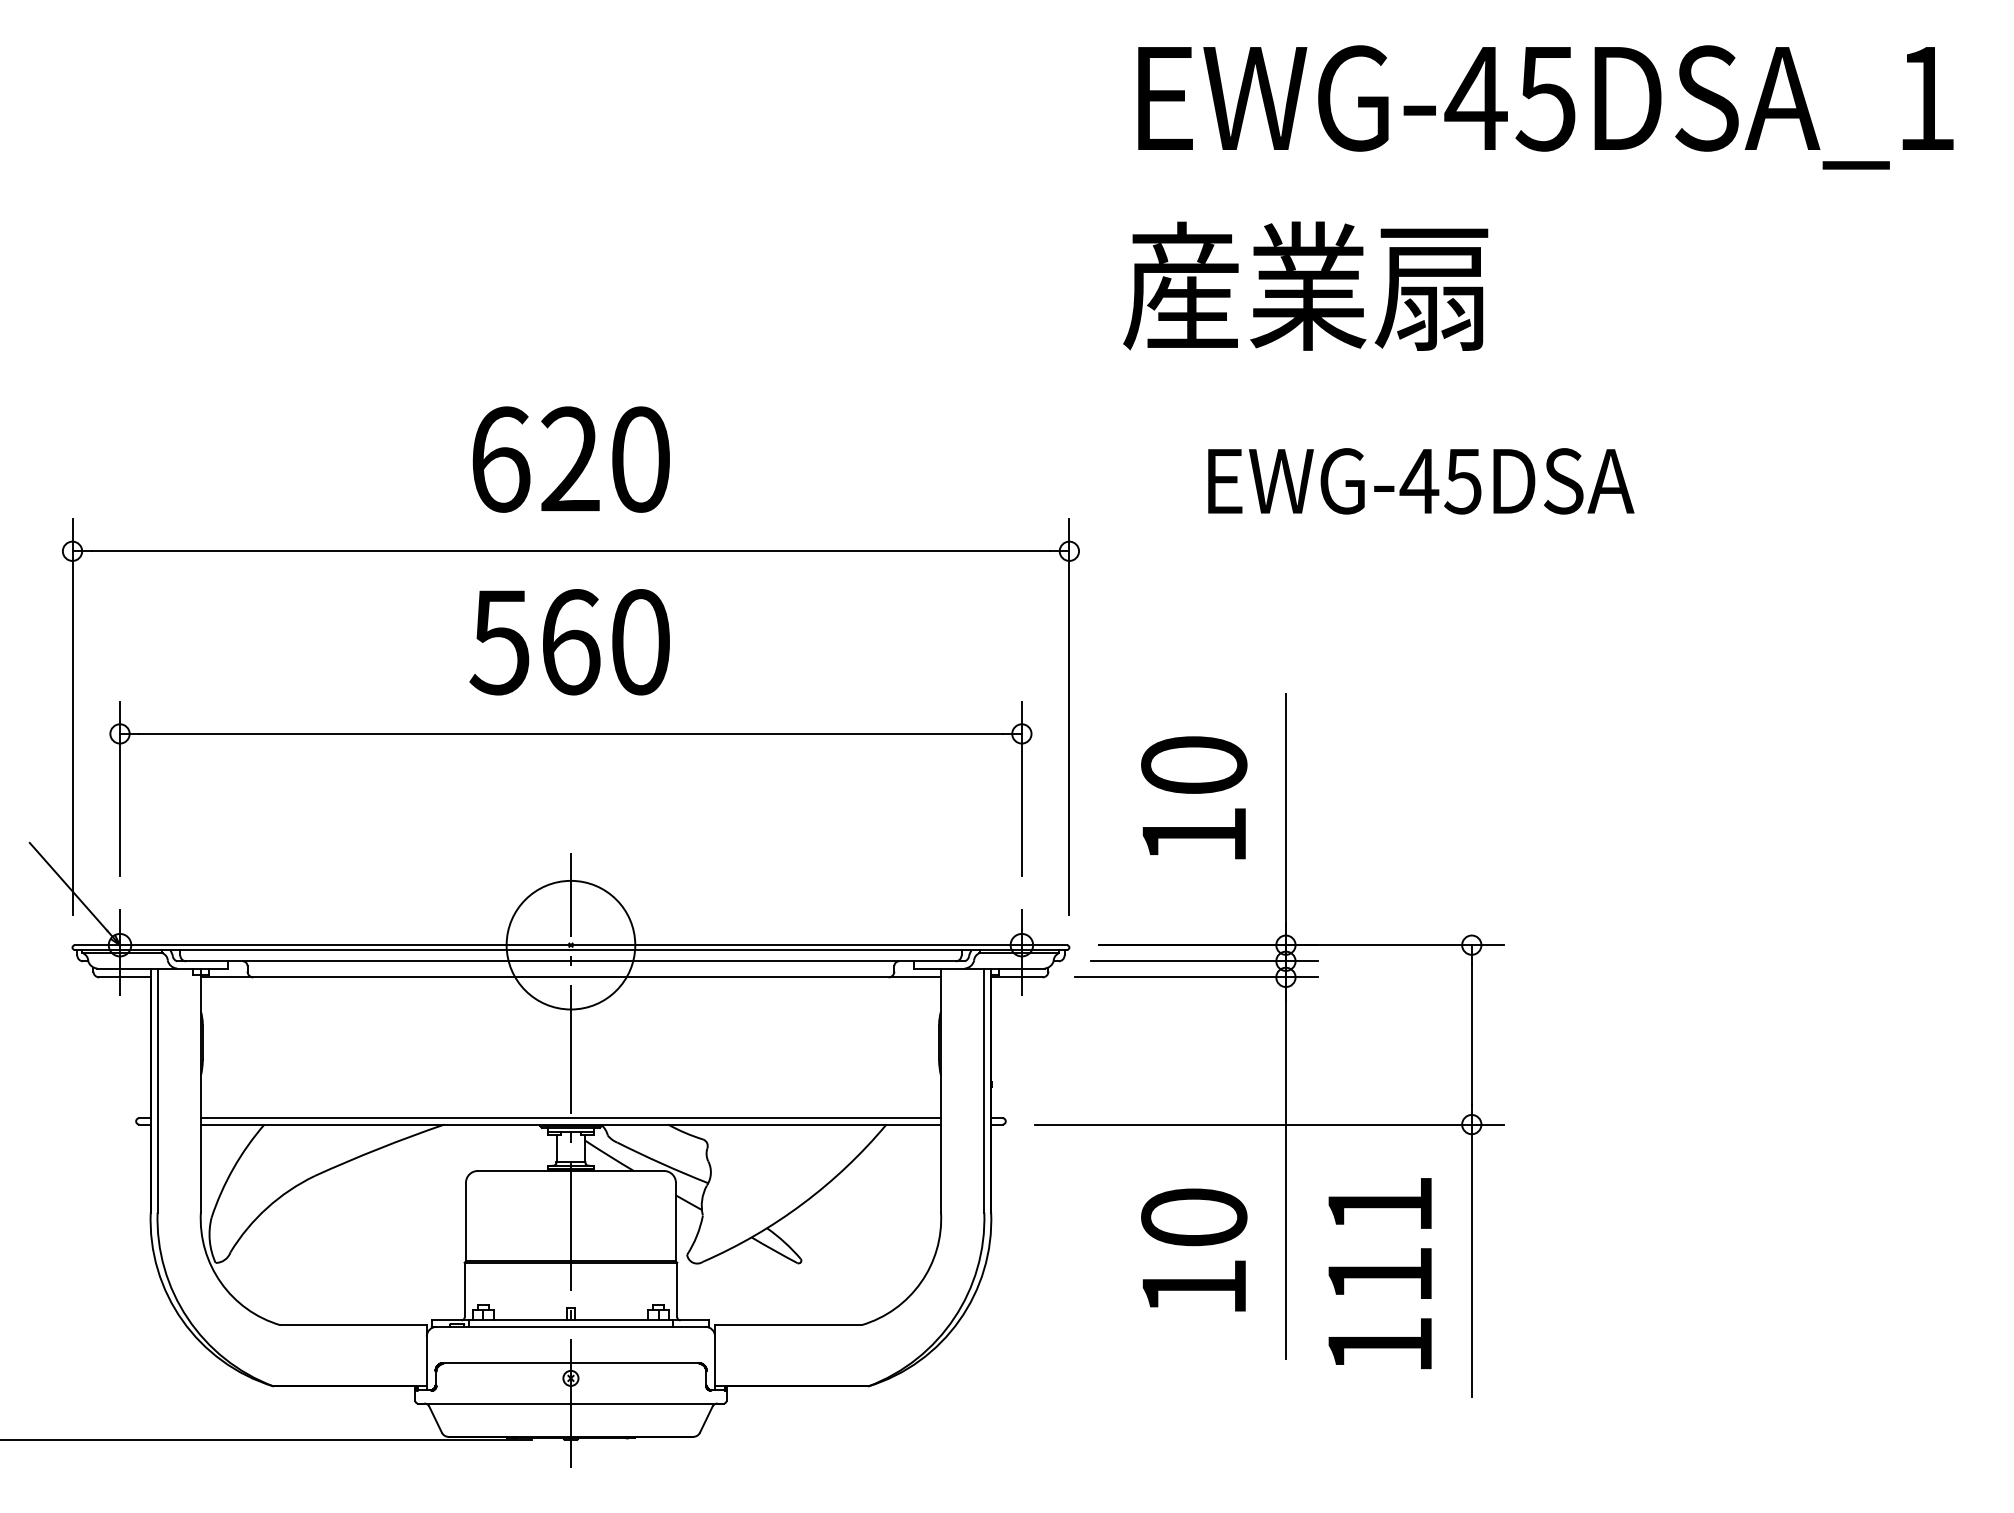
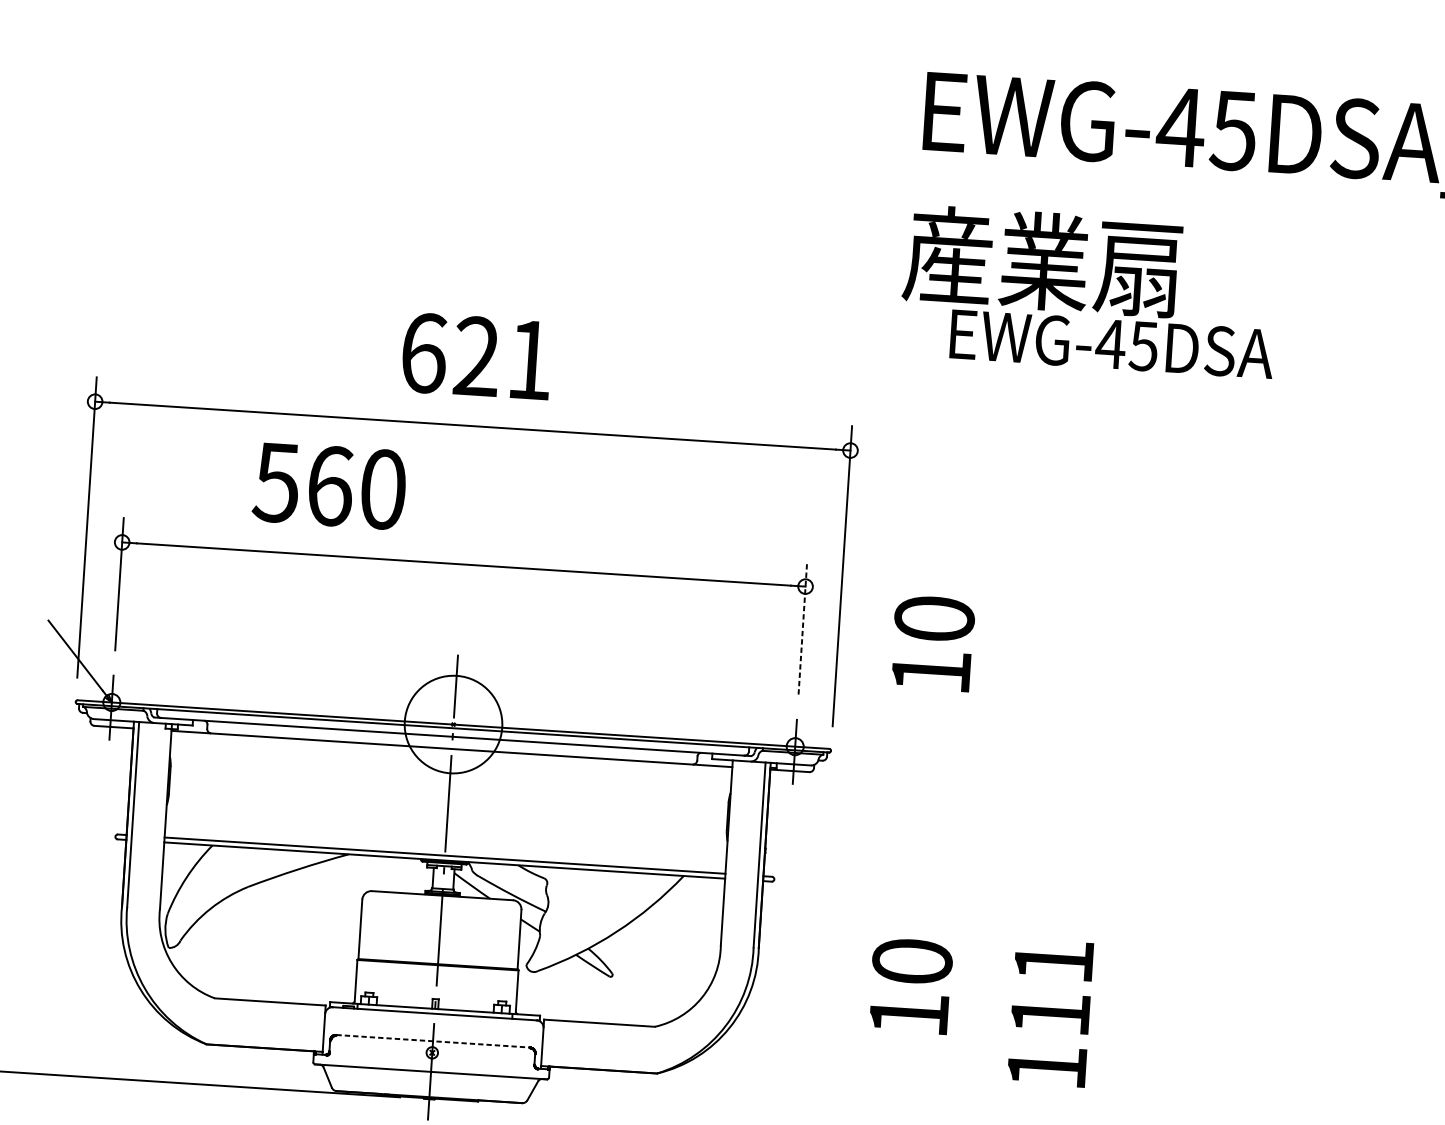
text: (640, 459) -> (530, 359), 620 -> 621
text: (1421, 481) -> (1112, 344), moved
text: (569, 642) -> (329, 486), moved
line: (1021, 788) -> (802, 627), solid -> dashed
part: (1285, 1045) -> (990, 835), removed
line: (570, 1363) -> (432, 1041), solid -> dashed

